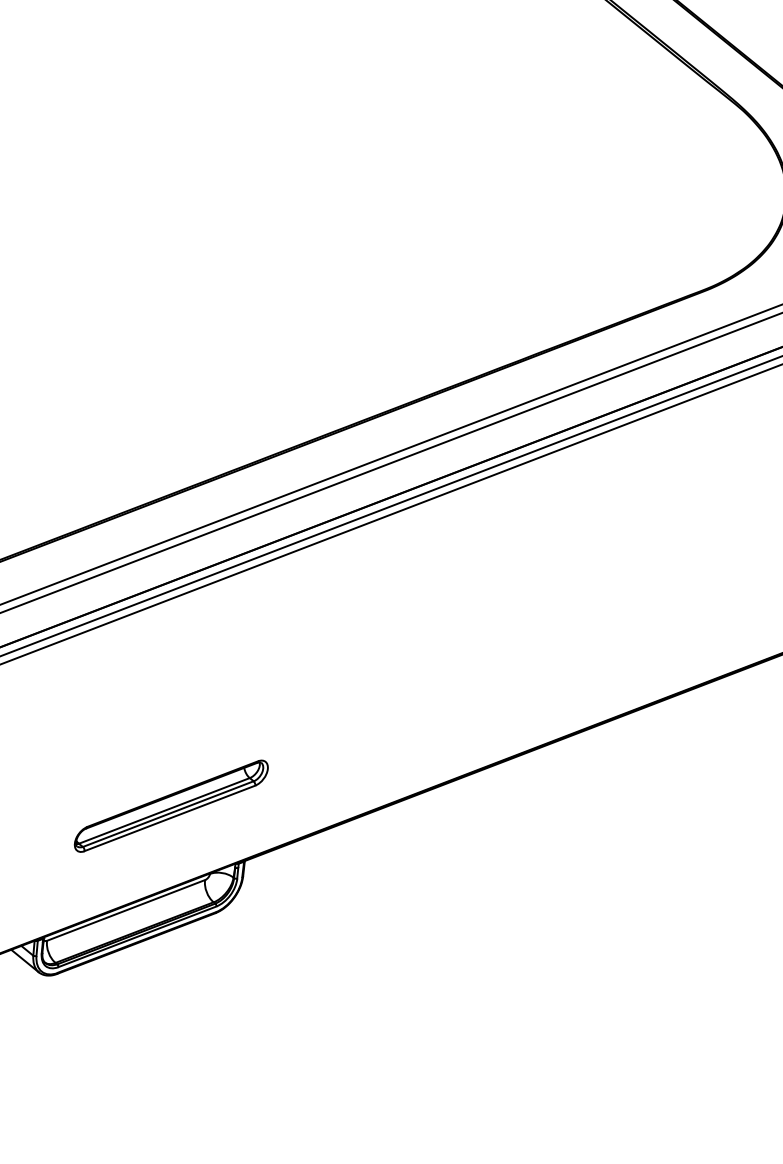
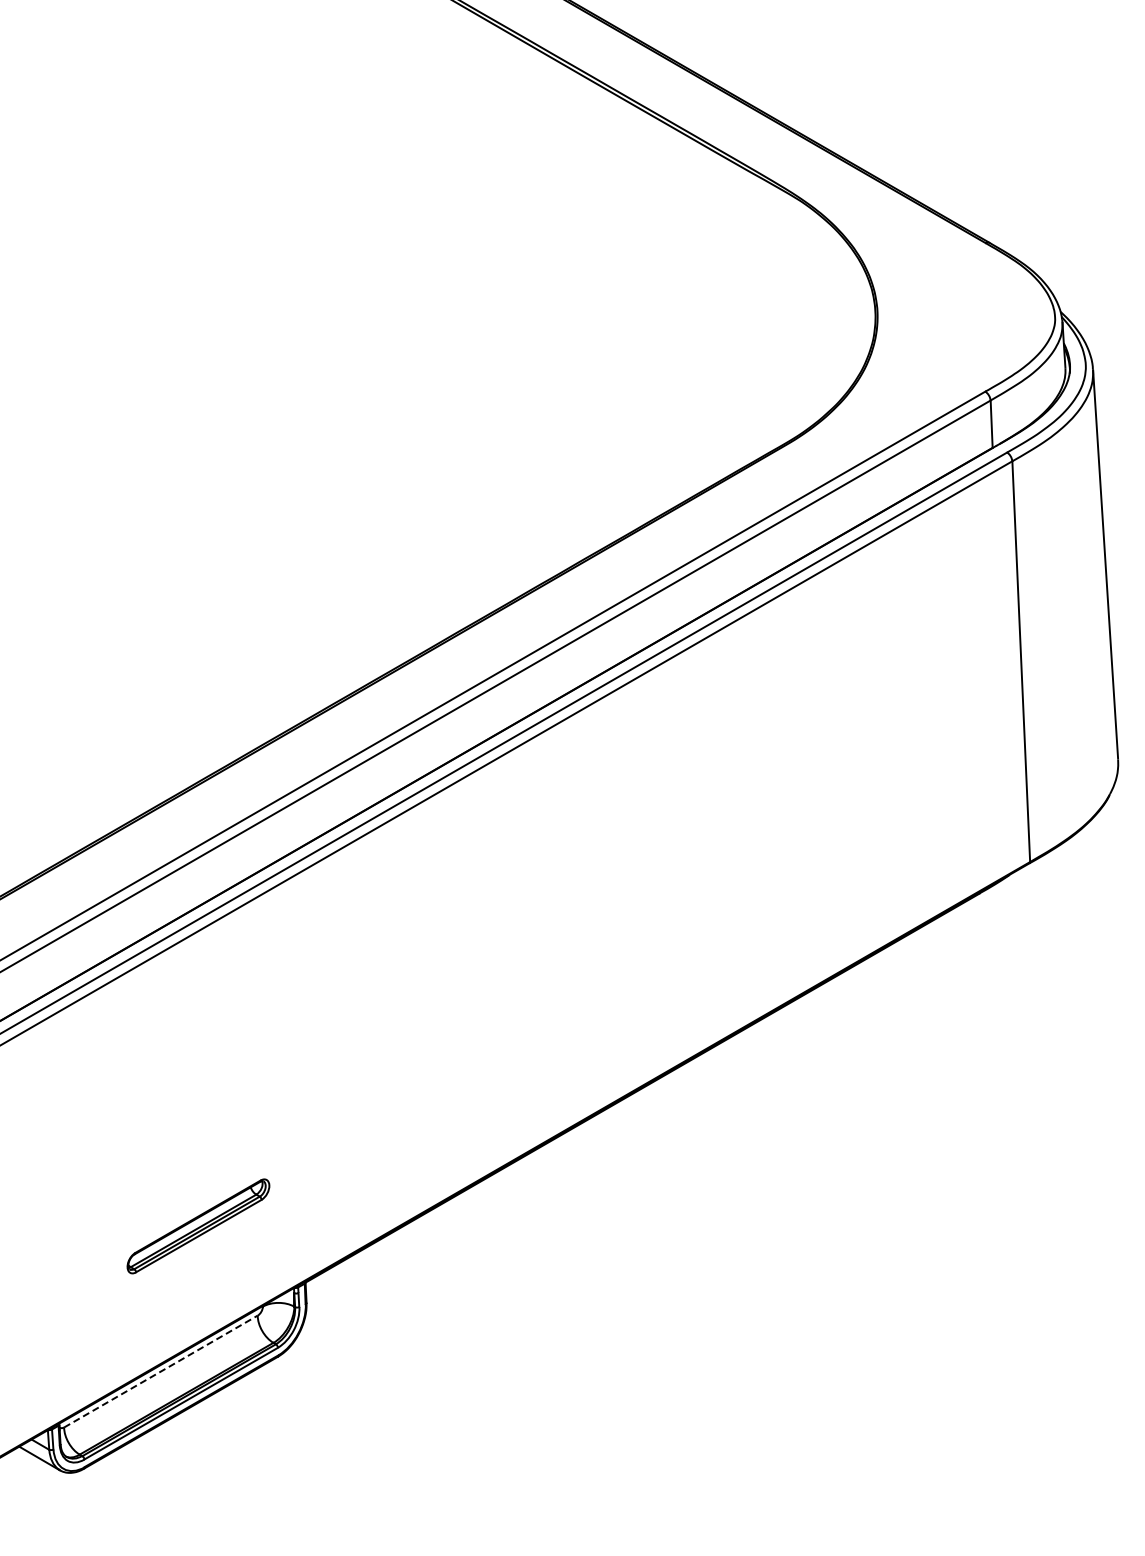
part: (171, 806) -> (198, 1226), size x0.6
line: (125, 910) -> (160, 1371), solid -> dashed

